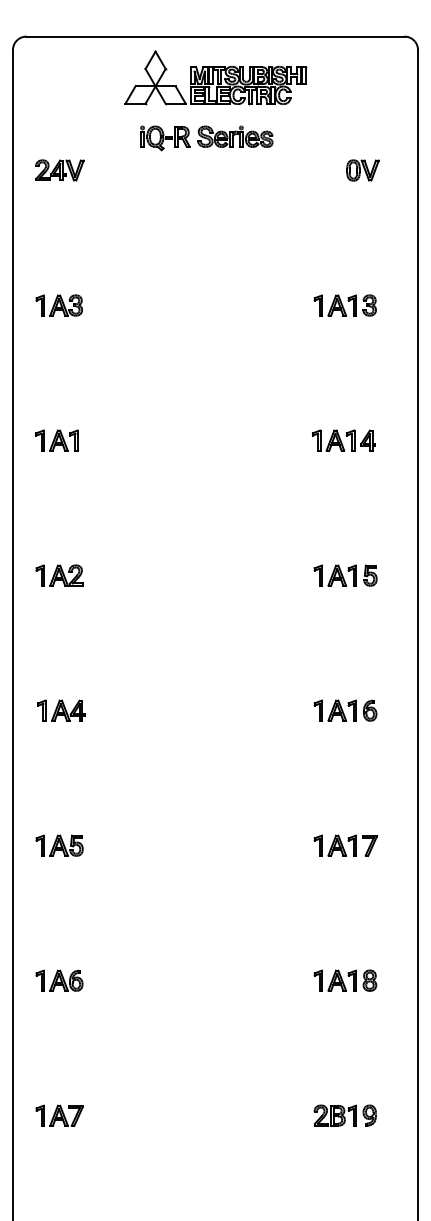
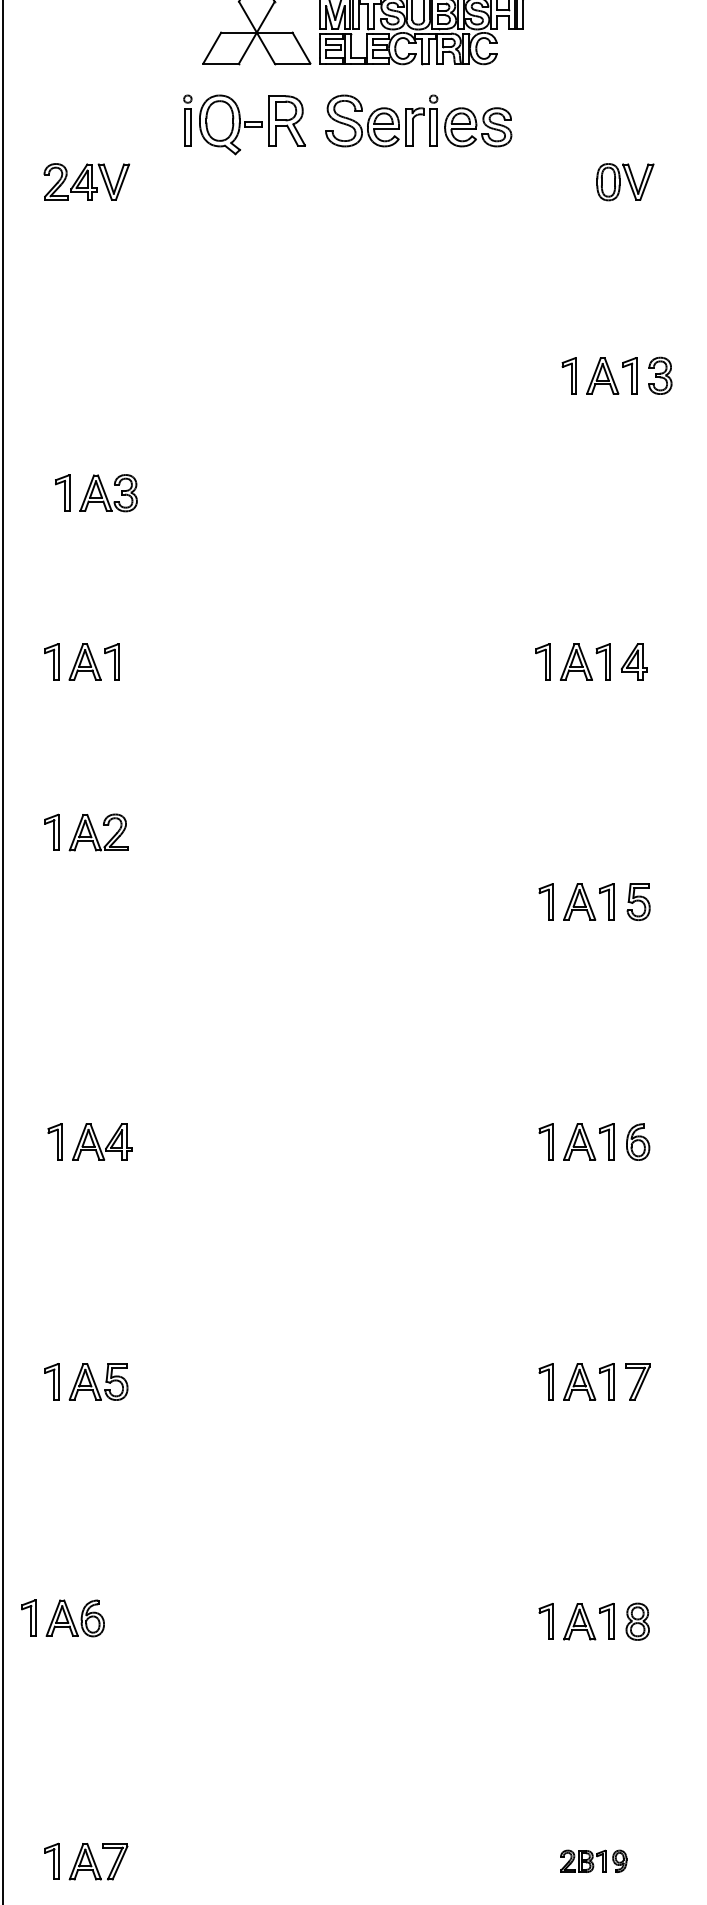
part: (206, 138) -> (347, 125), size x1.4
part: (58, 305) -> (94, 493), moved
part: (344, 305) -> (615, 375), moved
part: (59, 575) -> (86, 832), moved
part: (59, 980) -> (63, 1617), moved
part: (344, 1115) -> (592, 1861), size x0.6

